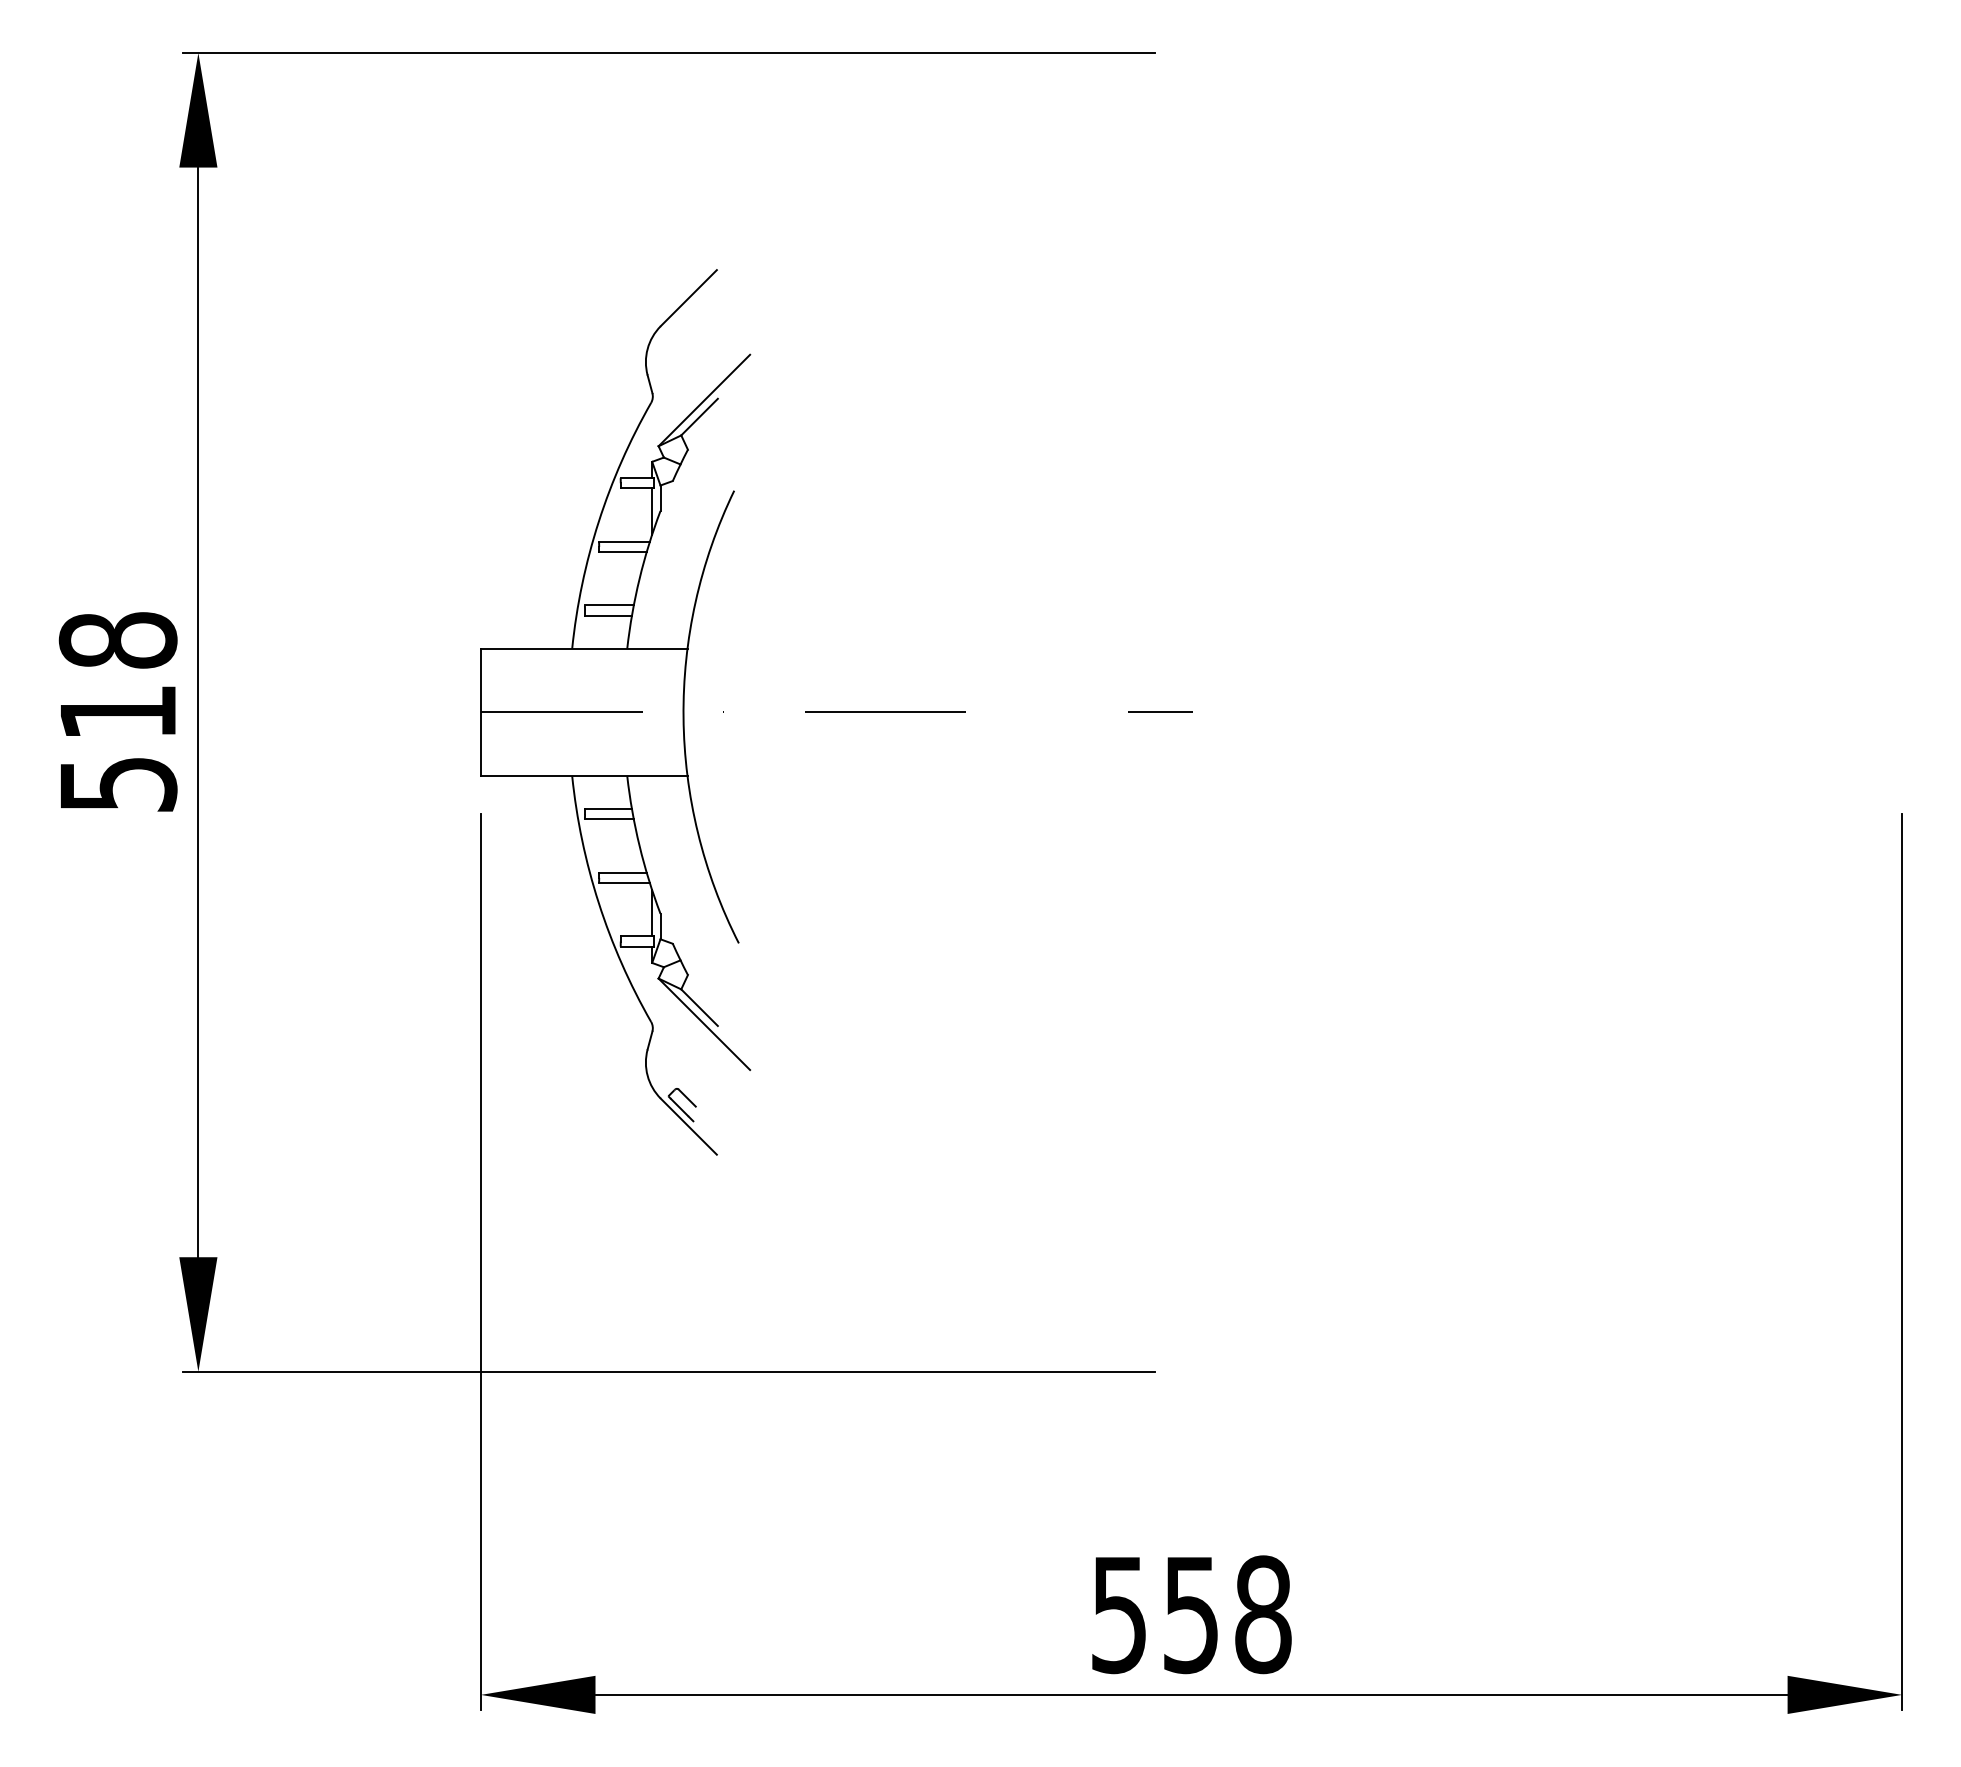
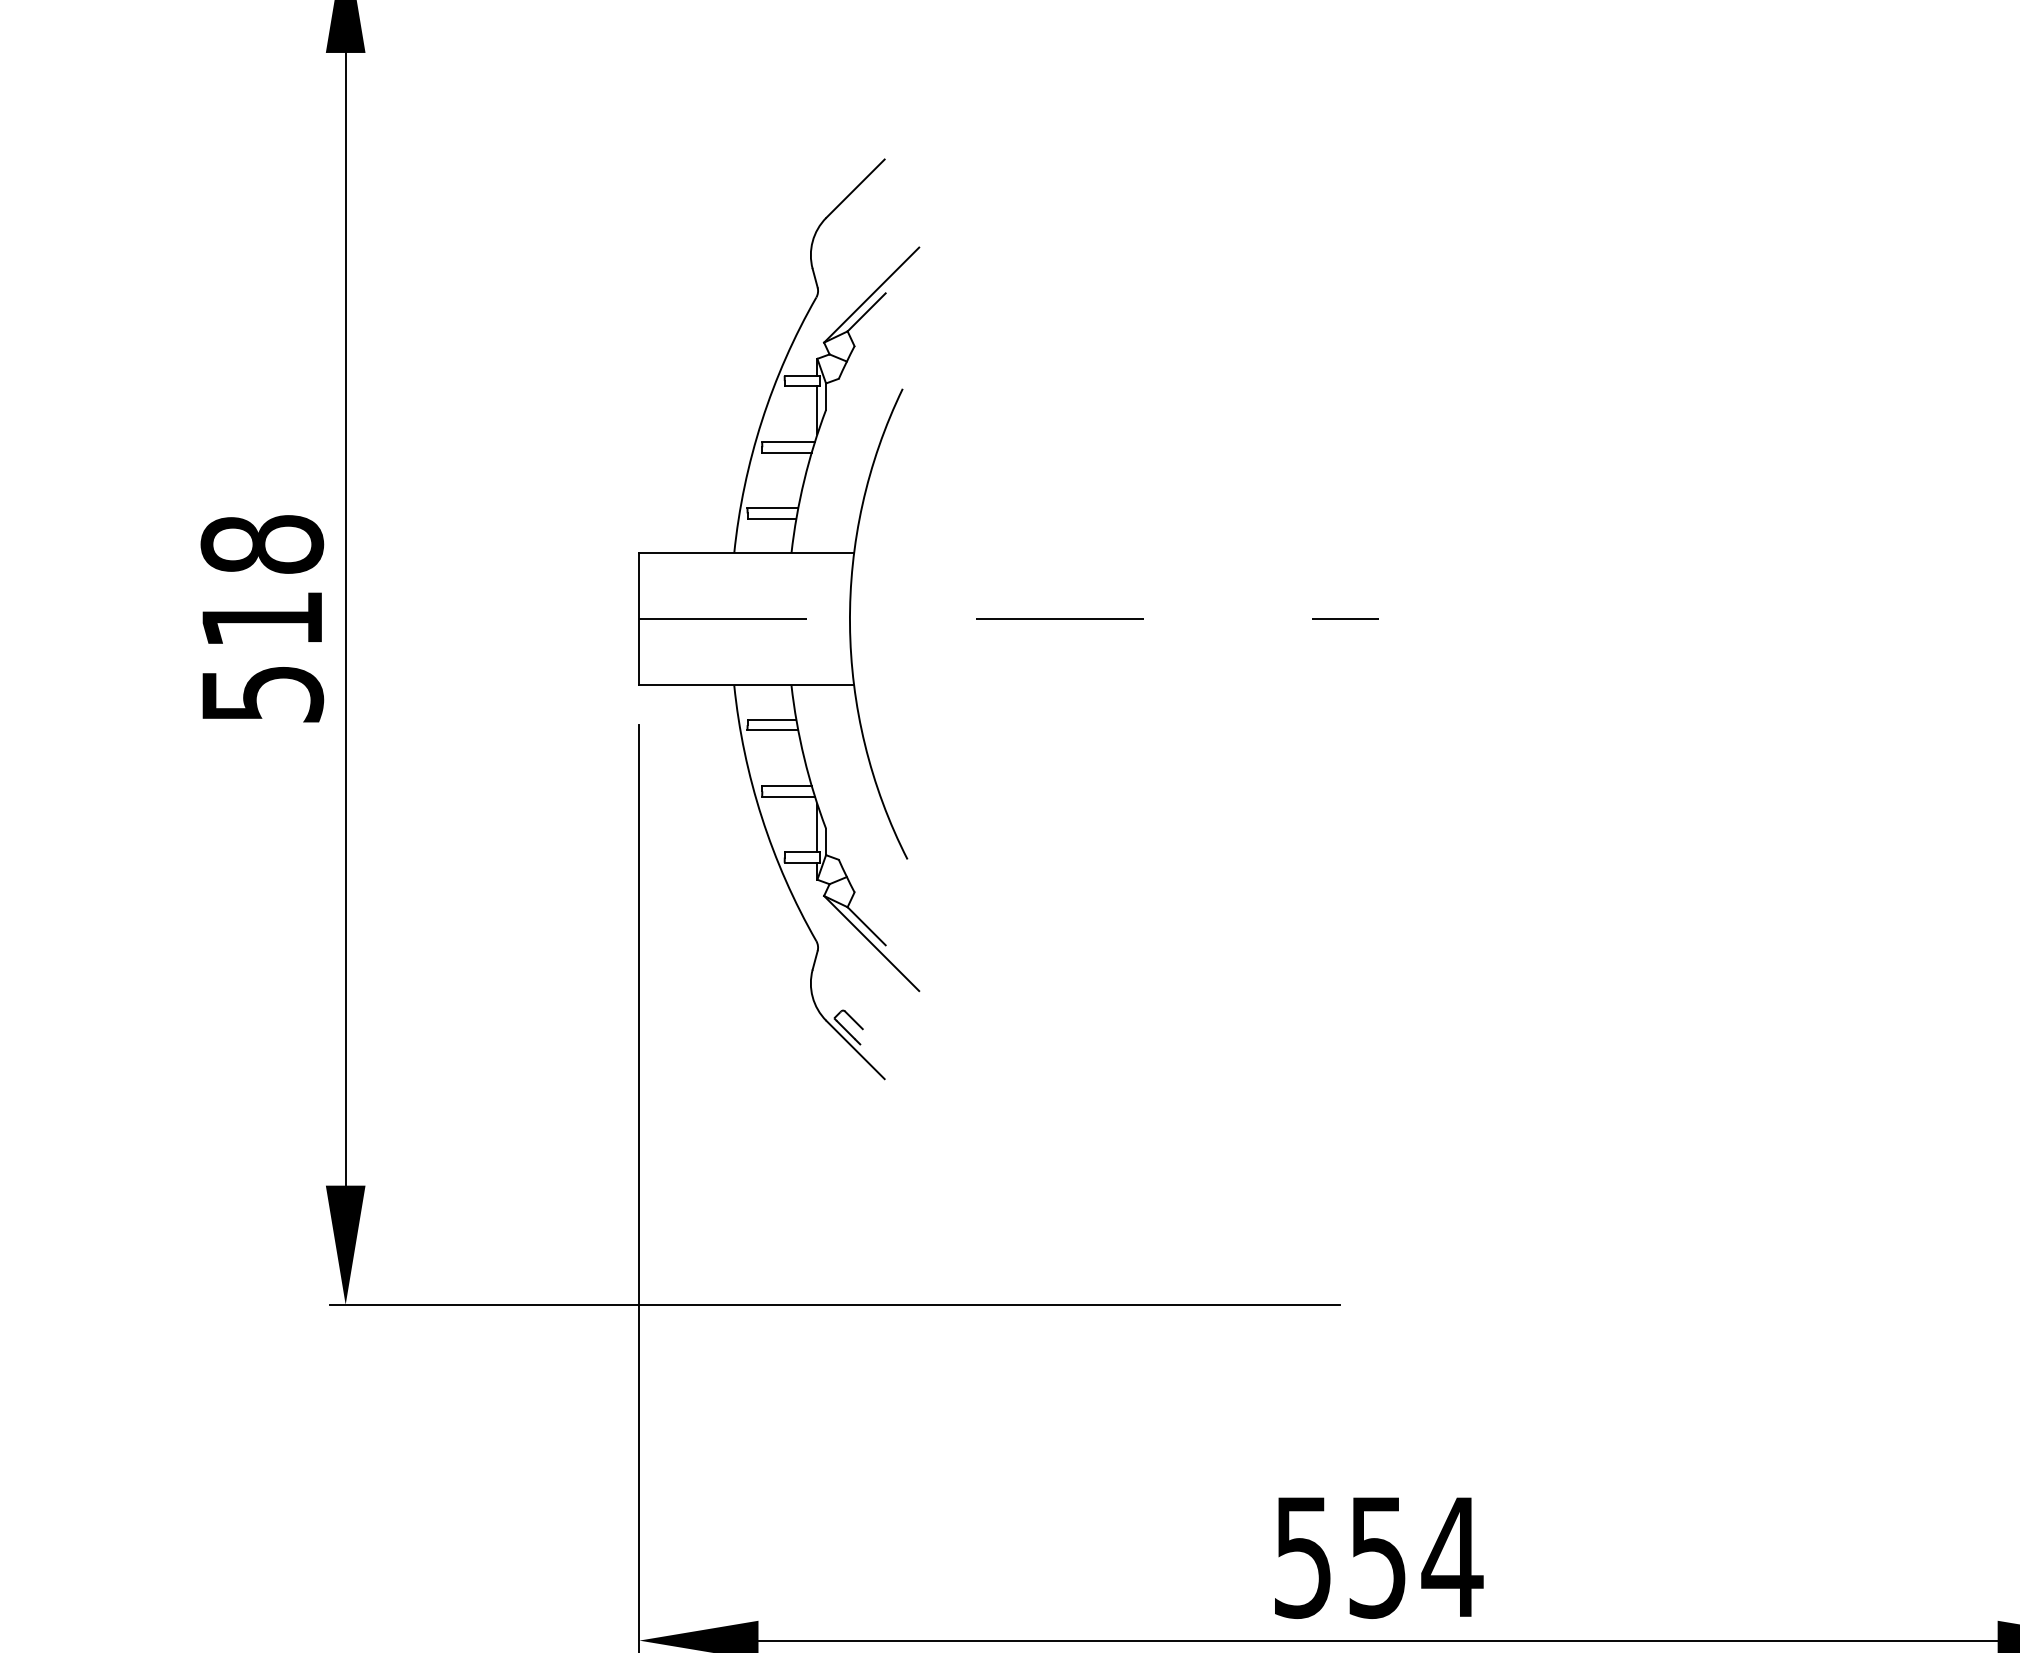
text: (1263, 1614) -> (1452, 1557), 558 -> 554

